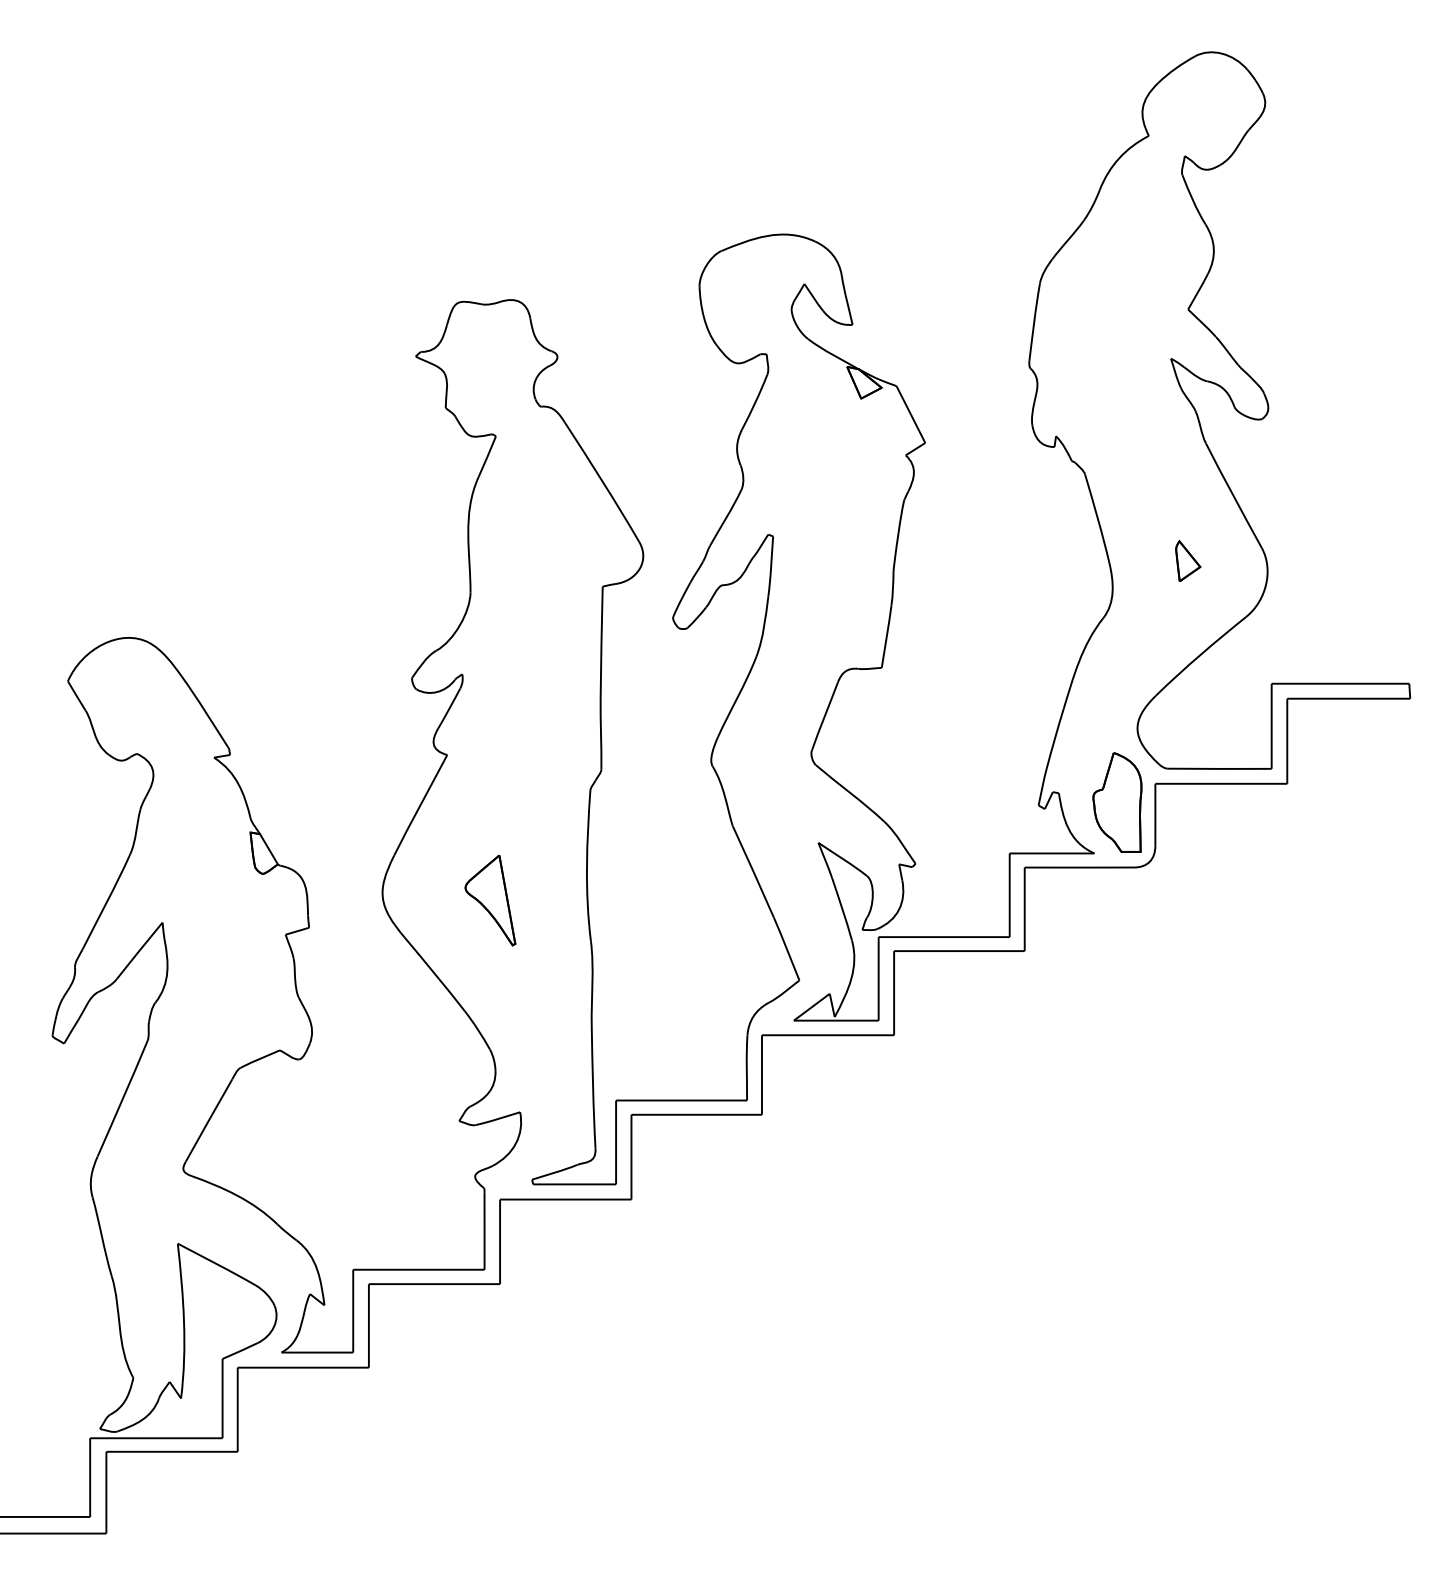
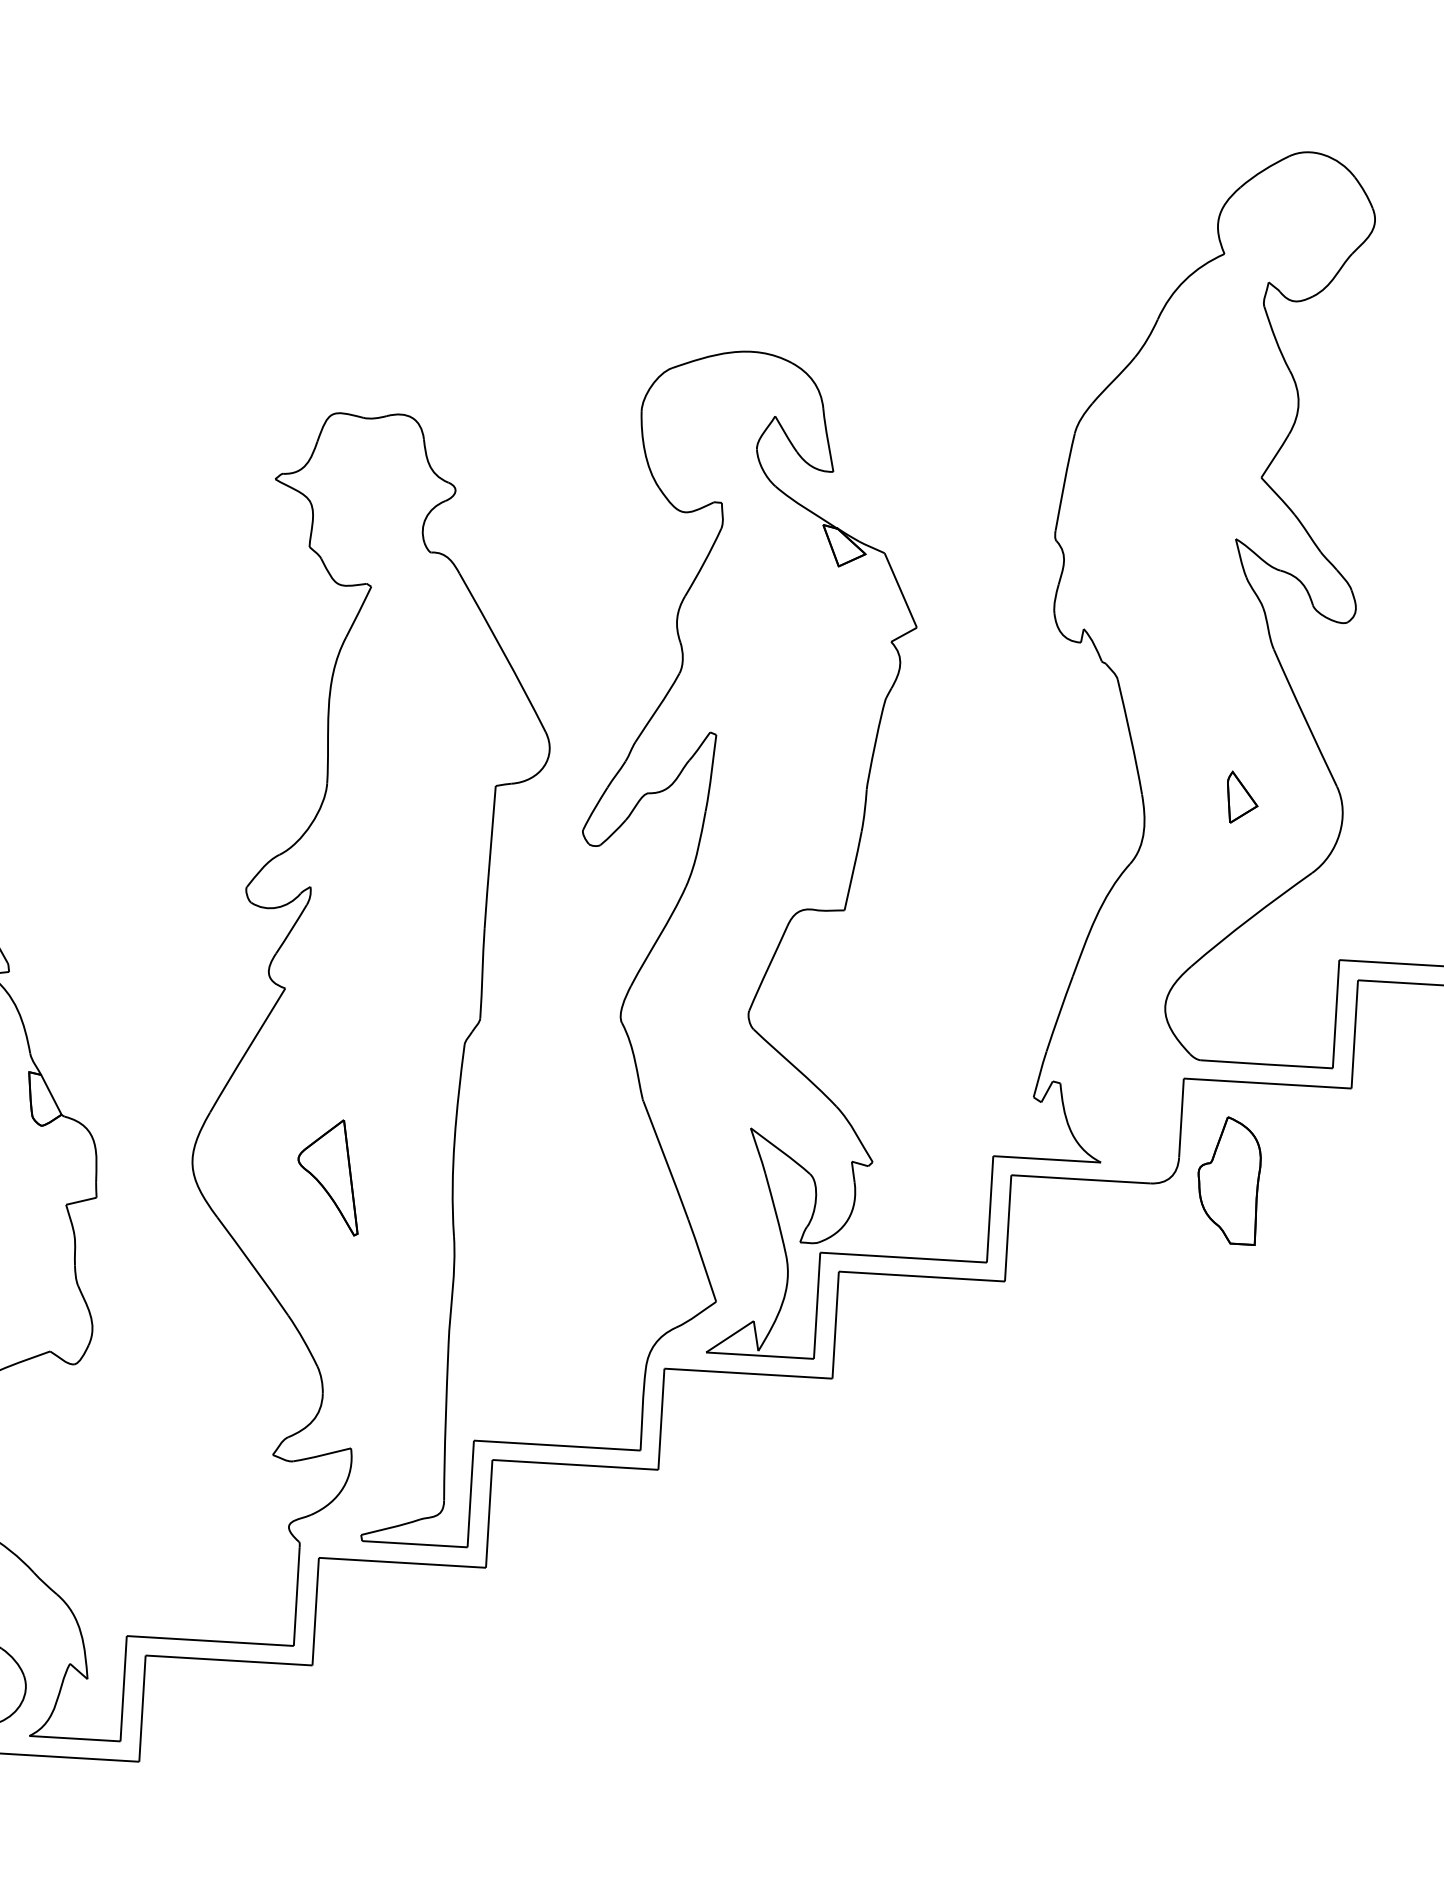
part: (1117, 802) -> (1228, 1180), moved

